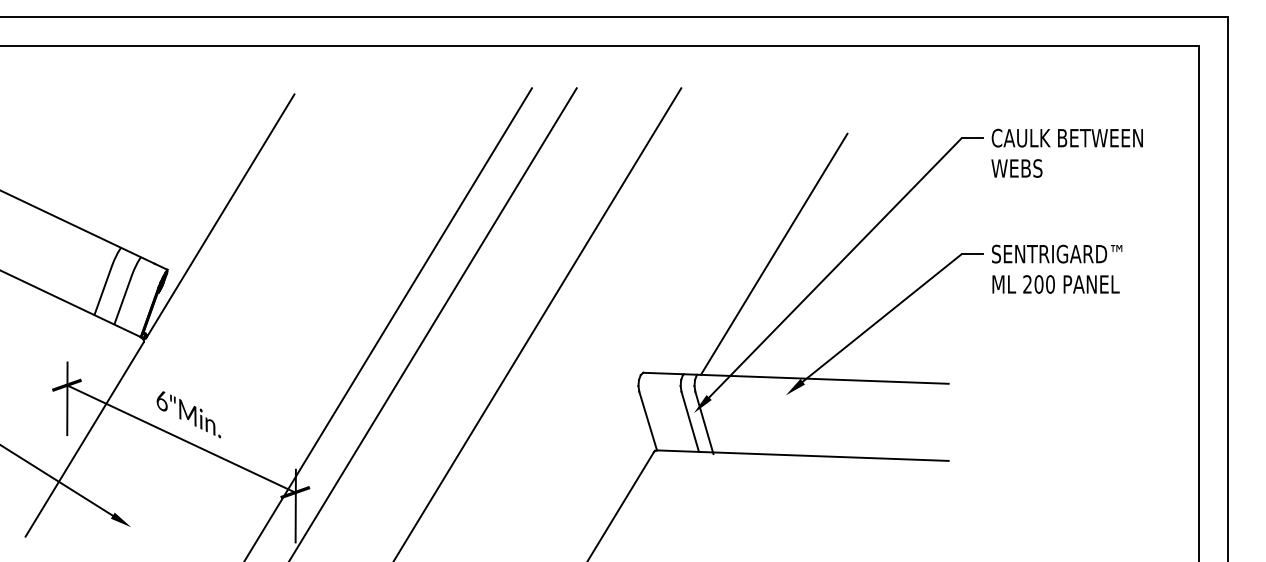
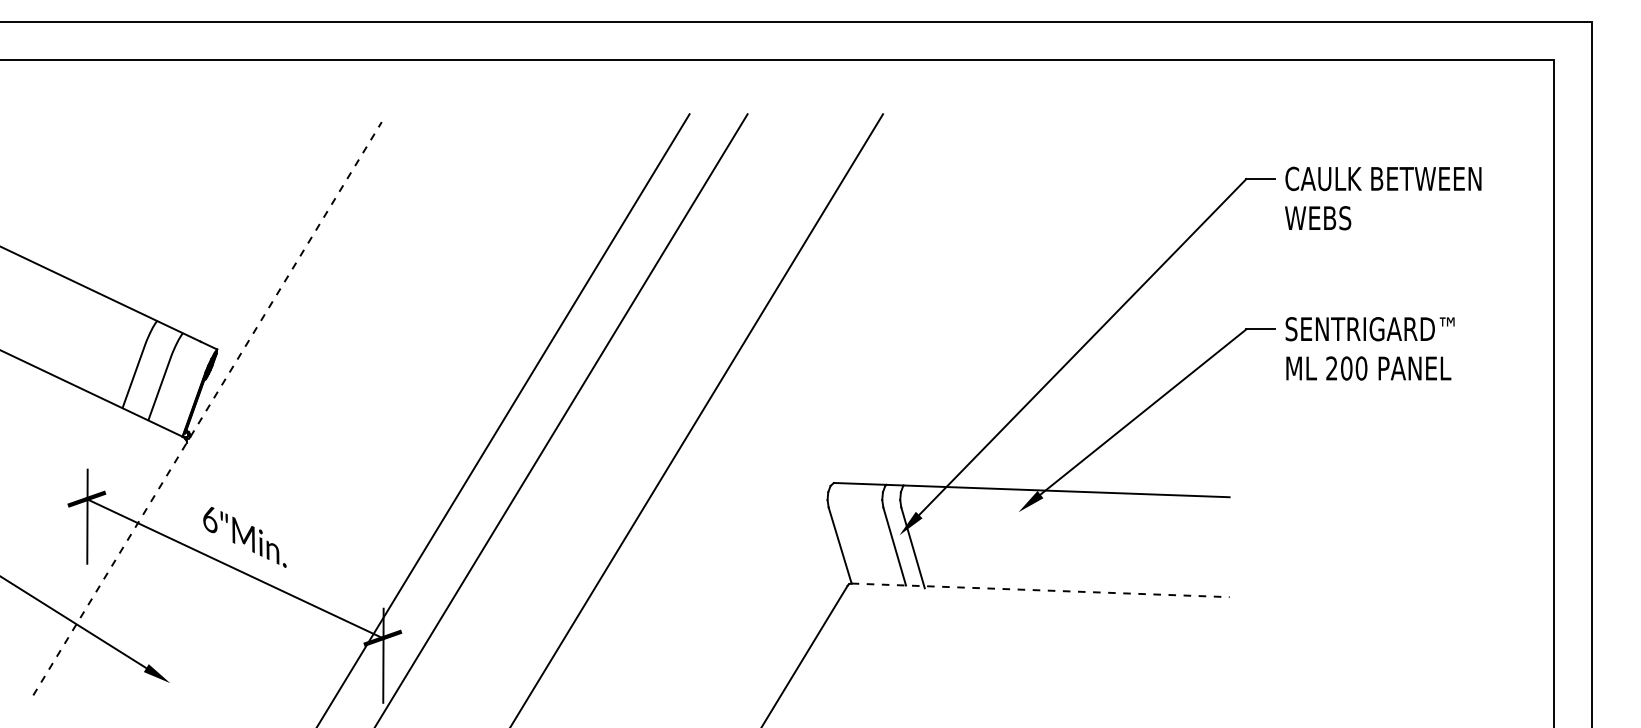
line: (220, 215) -> (286, 279), solid -> dashed
line: (774, 254) -> (1003, 329), removed
line: (85, 438) -> (110, 568), solid -> dashed
line: (803, 455) -> (1041, 590), solid -> dashed

